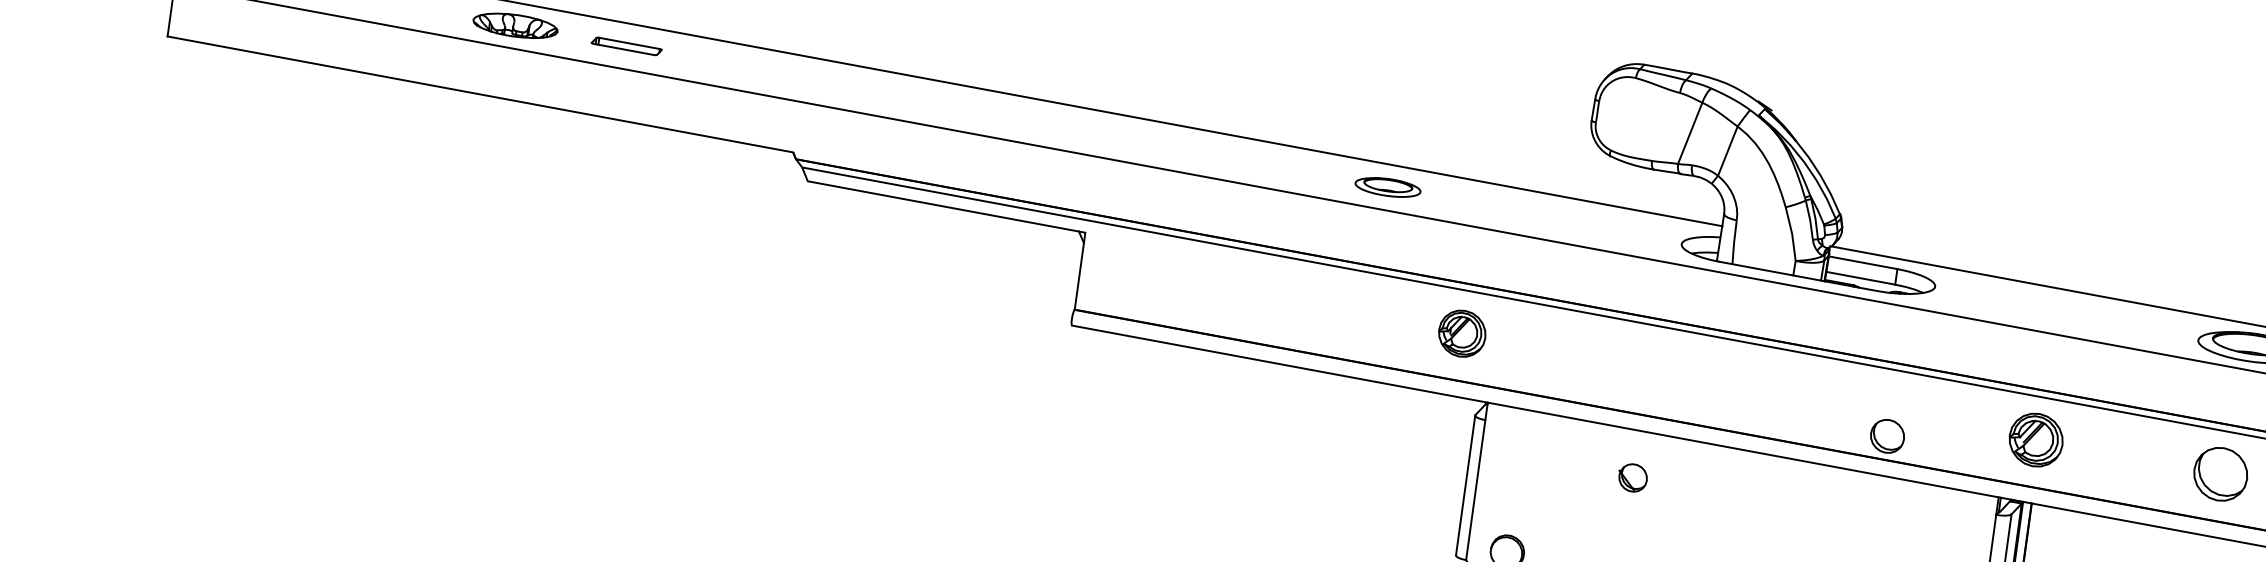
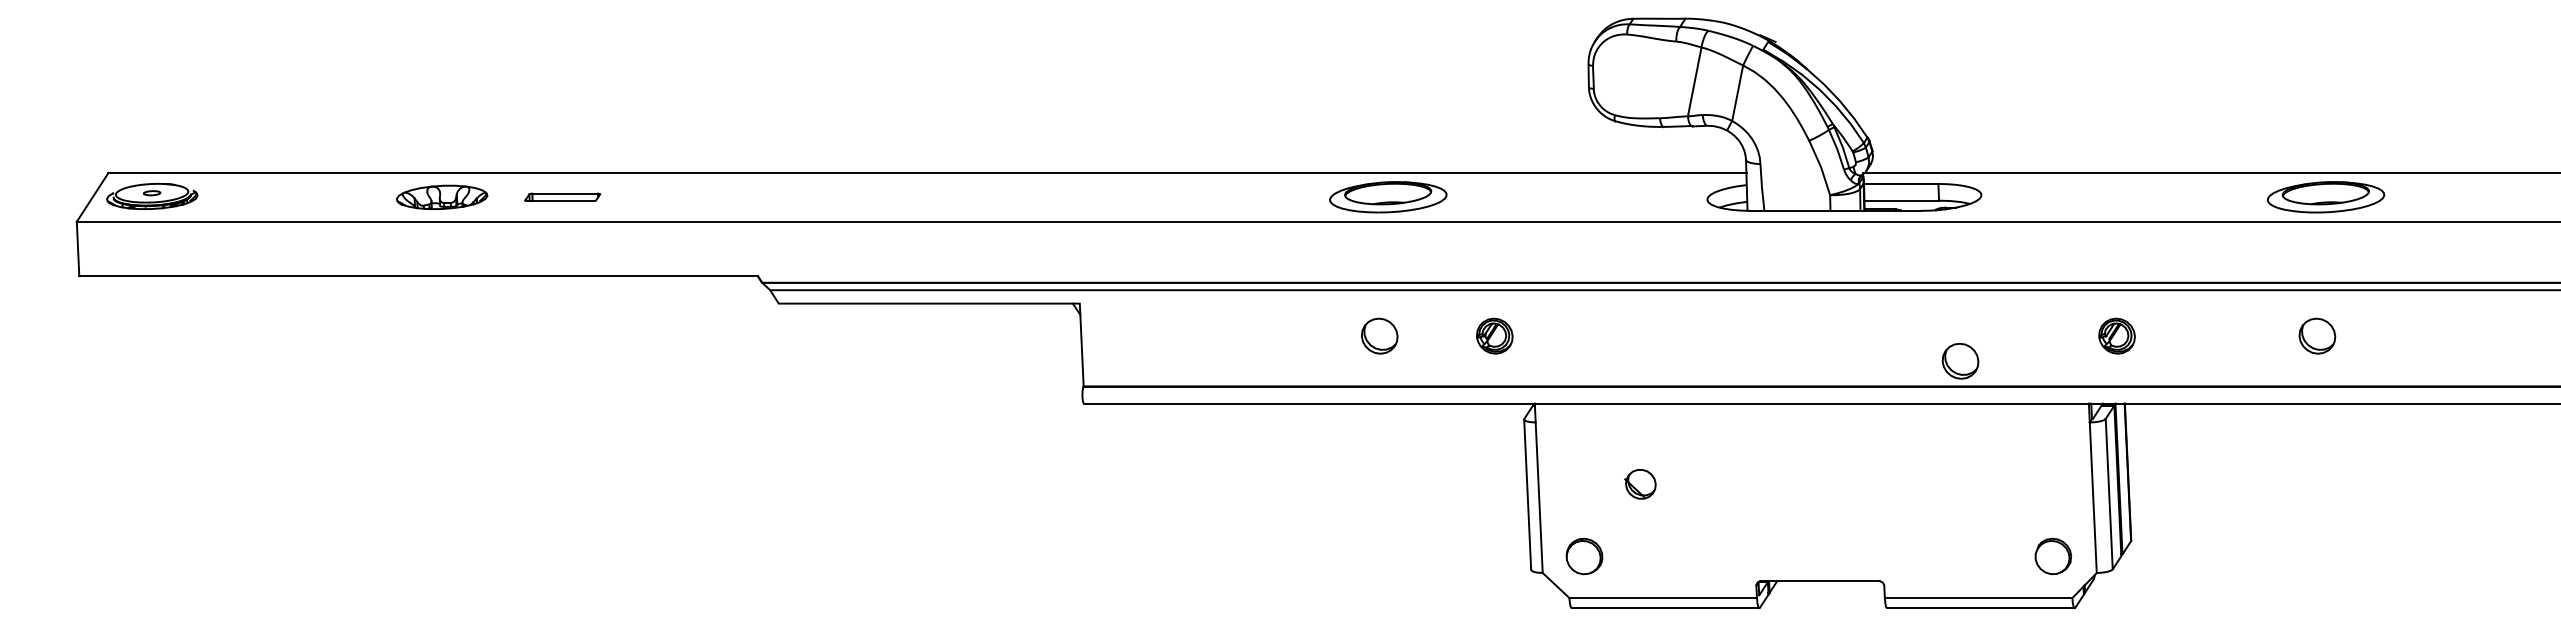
part: (1388, 187) -> (1388, 197), size x1.67
part: (1356, 313) -> (1379, 335), added
part: (1462, 332) -> (1494, 335), size x0.71
part: (2035, 439) -> (2116, 335), size x0.62
part: (2221, 473) -> (2317, 335), size x0.62
part: (1632, 478) -> (1640, 484), moved

